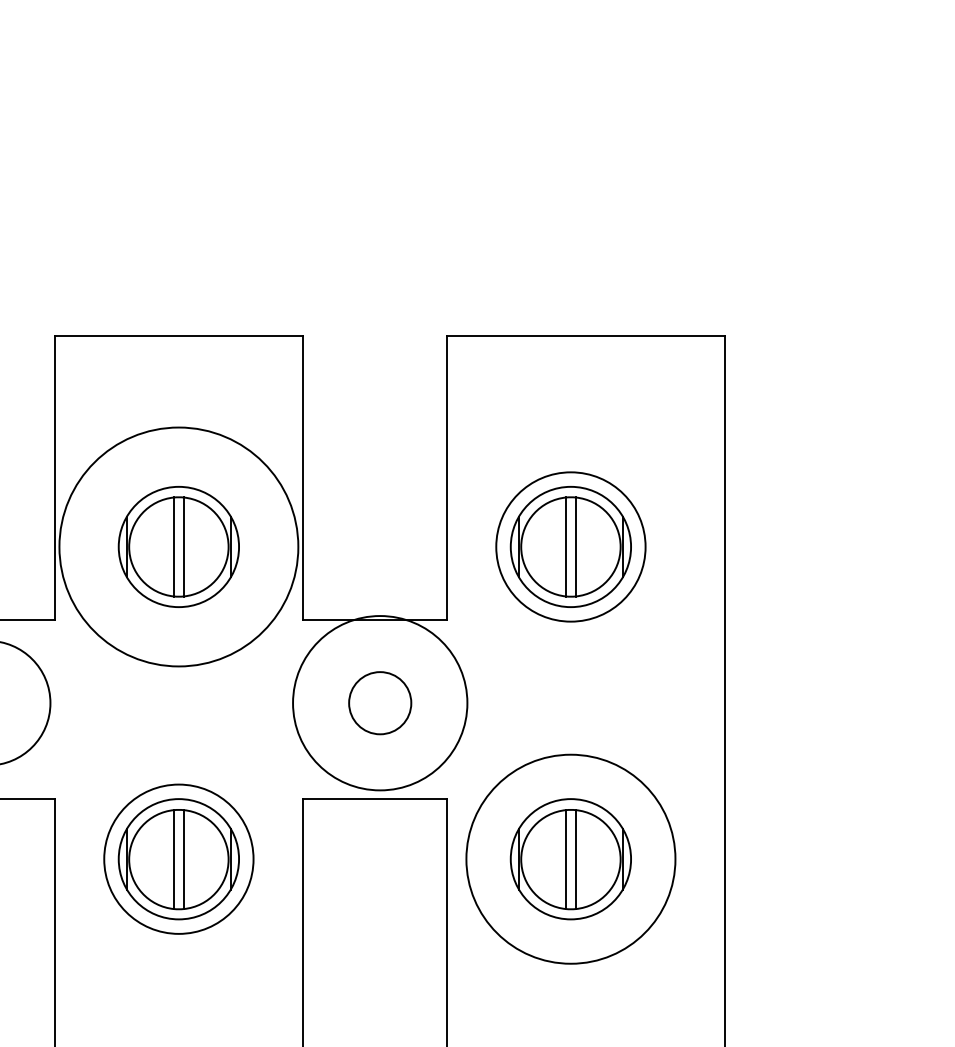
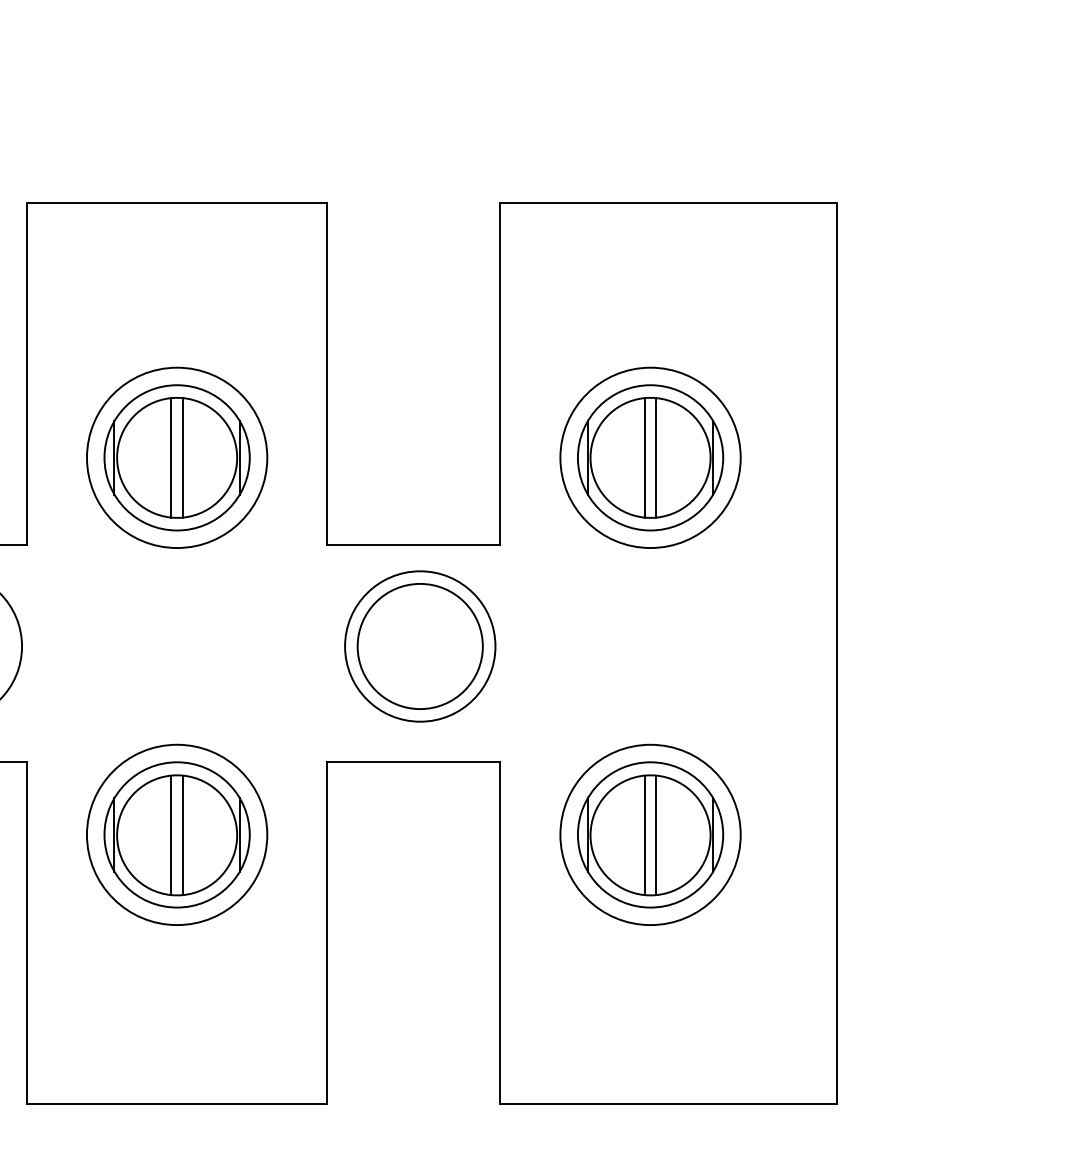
circle: (178, 546) -> (176, 457), size x0.62
circle: (379, 702) -> (419, 645), size x0.71
circle: (380, 703) -> (420, 646), size x1.67
circle: (570, 858) -> (650, 834), size x0.71

